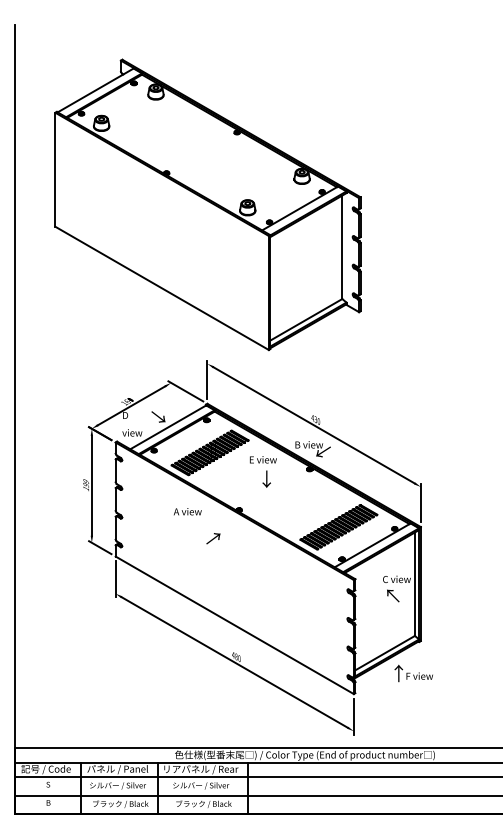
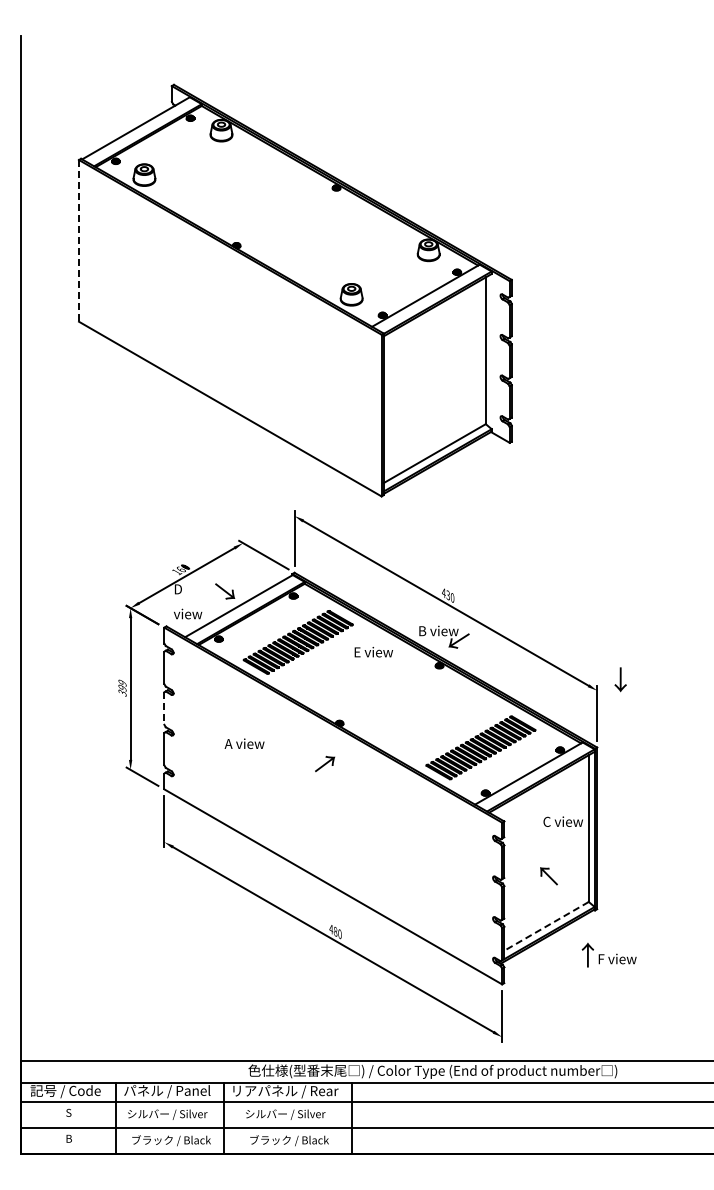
line: (55, 169) -> (79, 240), solid -> dashed
text: (266, 479) -> (620, 679), moved
text: (86, 488) -> (122, 692), 199 -> 399
line: (115, 500) -> (164, 709), solid -> dashed
text: (187, 511) -> (244, 743), moved
text: (213, 539) -> (325, 764), moved
text: (392, 596) -> (548, 876), moved
line: (385, 653) -> (546, 926), solid -> dashed
text: (413, 672) -> (608, 954), moved

